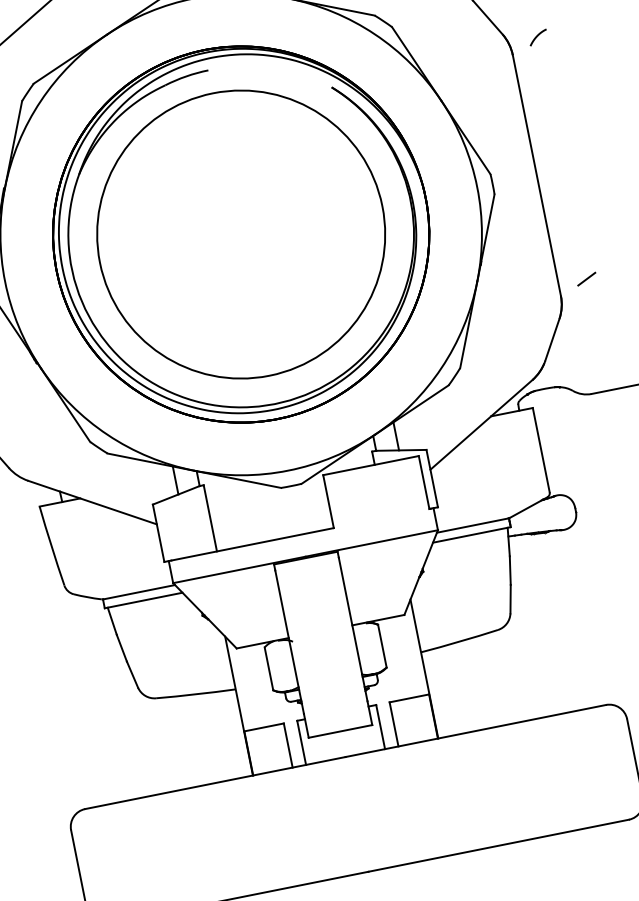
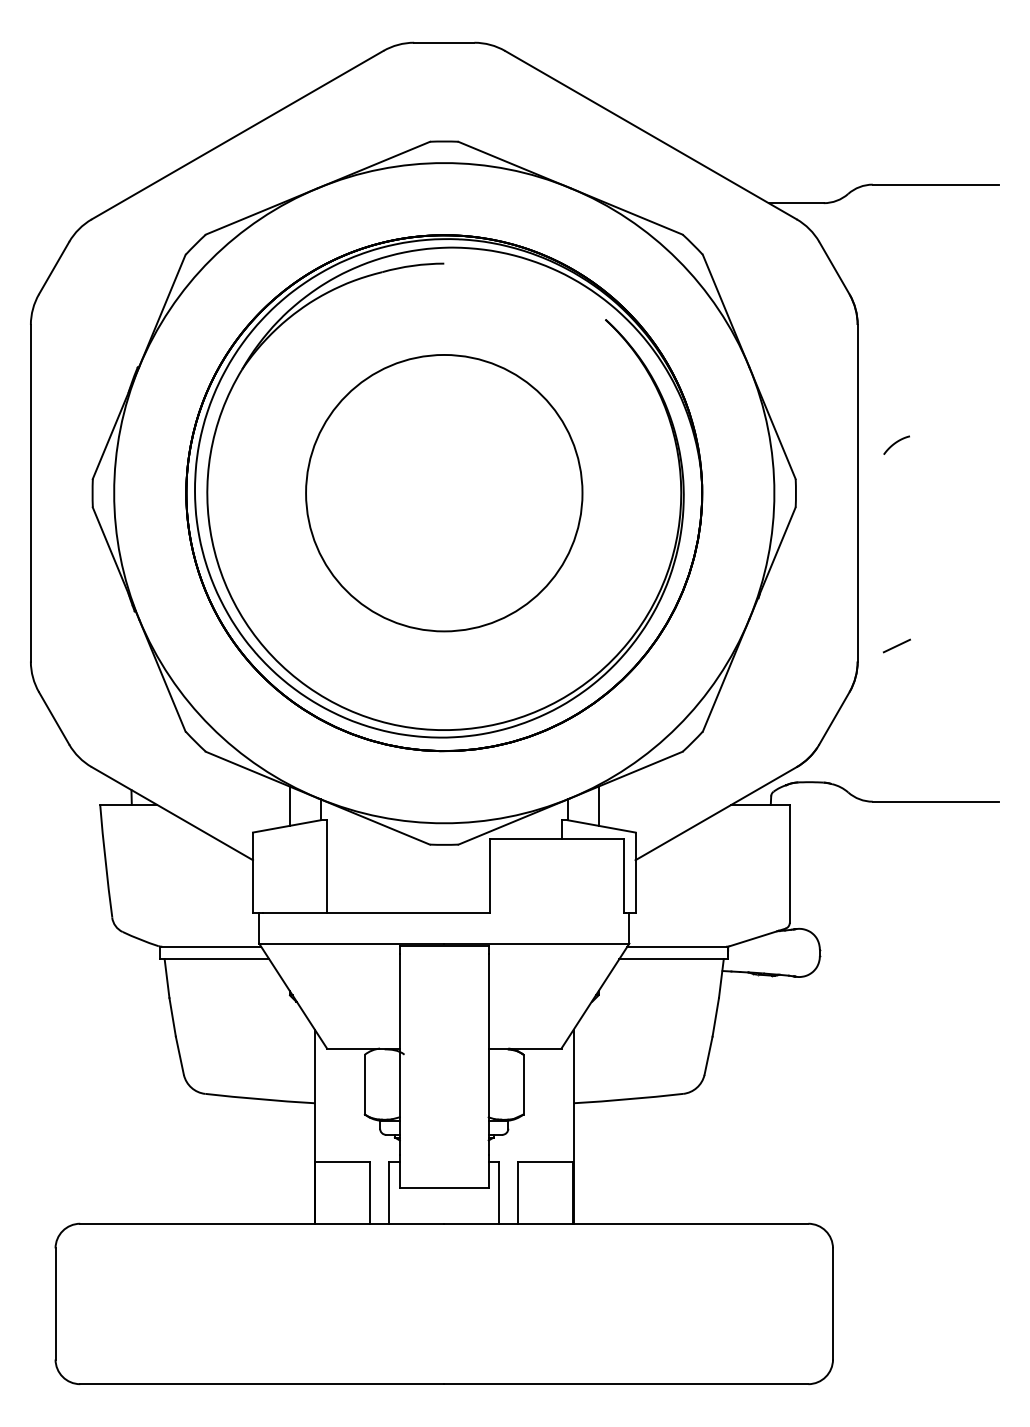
curve: (537, 36) -> (896, 443), moved
circle: (240, 234) -> (443, 492), size x0.7

